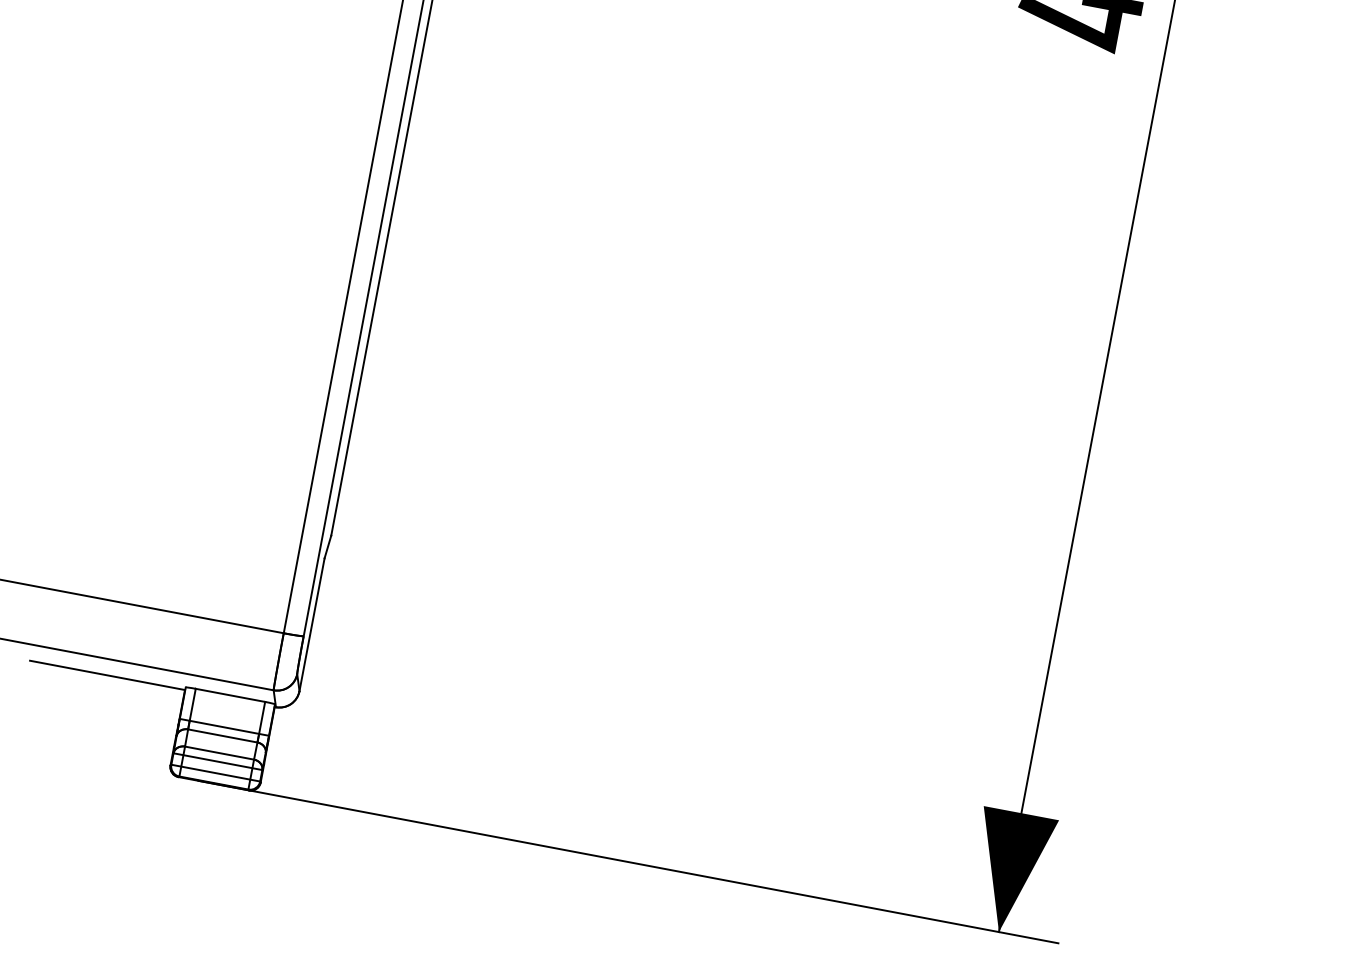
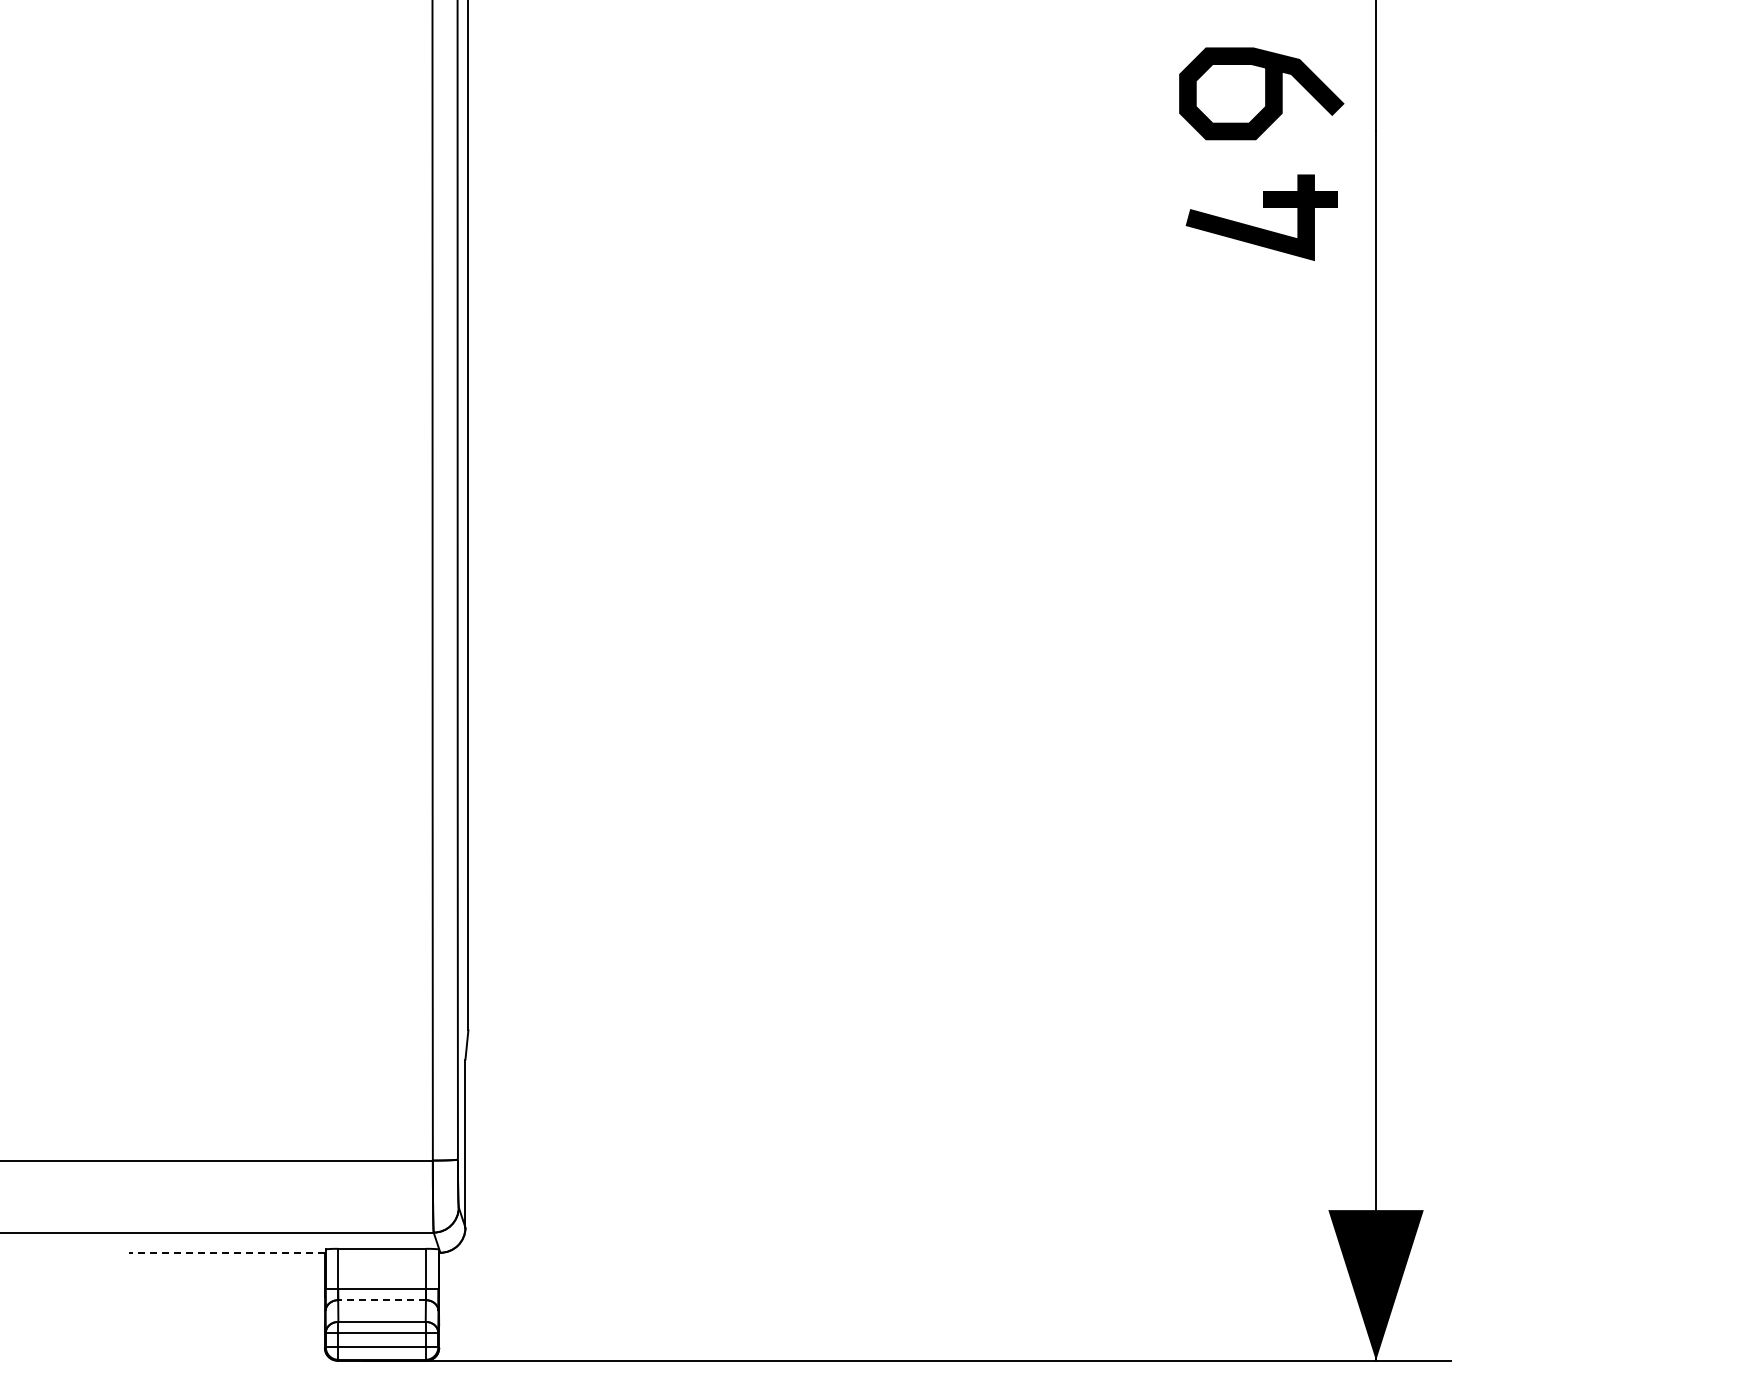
line: (107, 675) -> (226, 1252), solid -> dashed
line: (223, 736) -> (382, 1300), solid -> dashed

